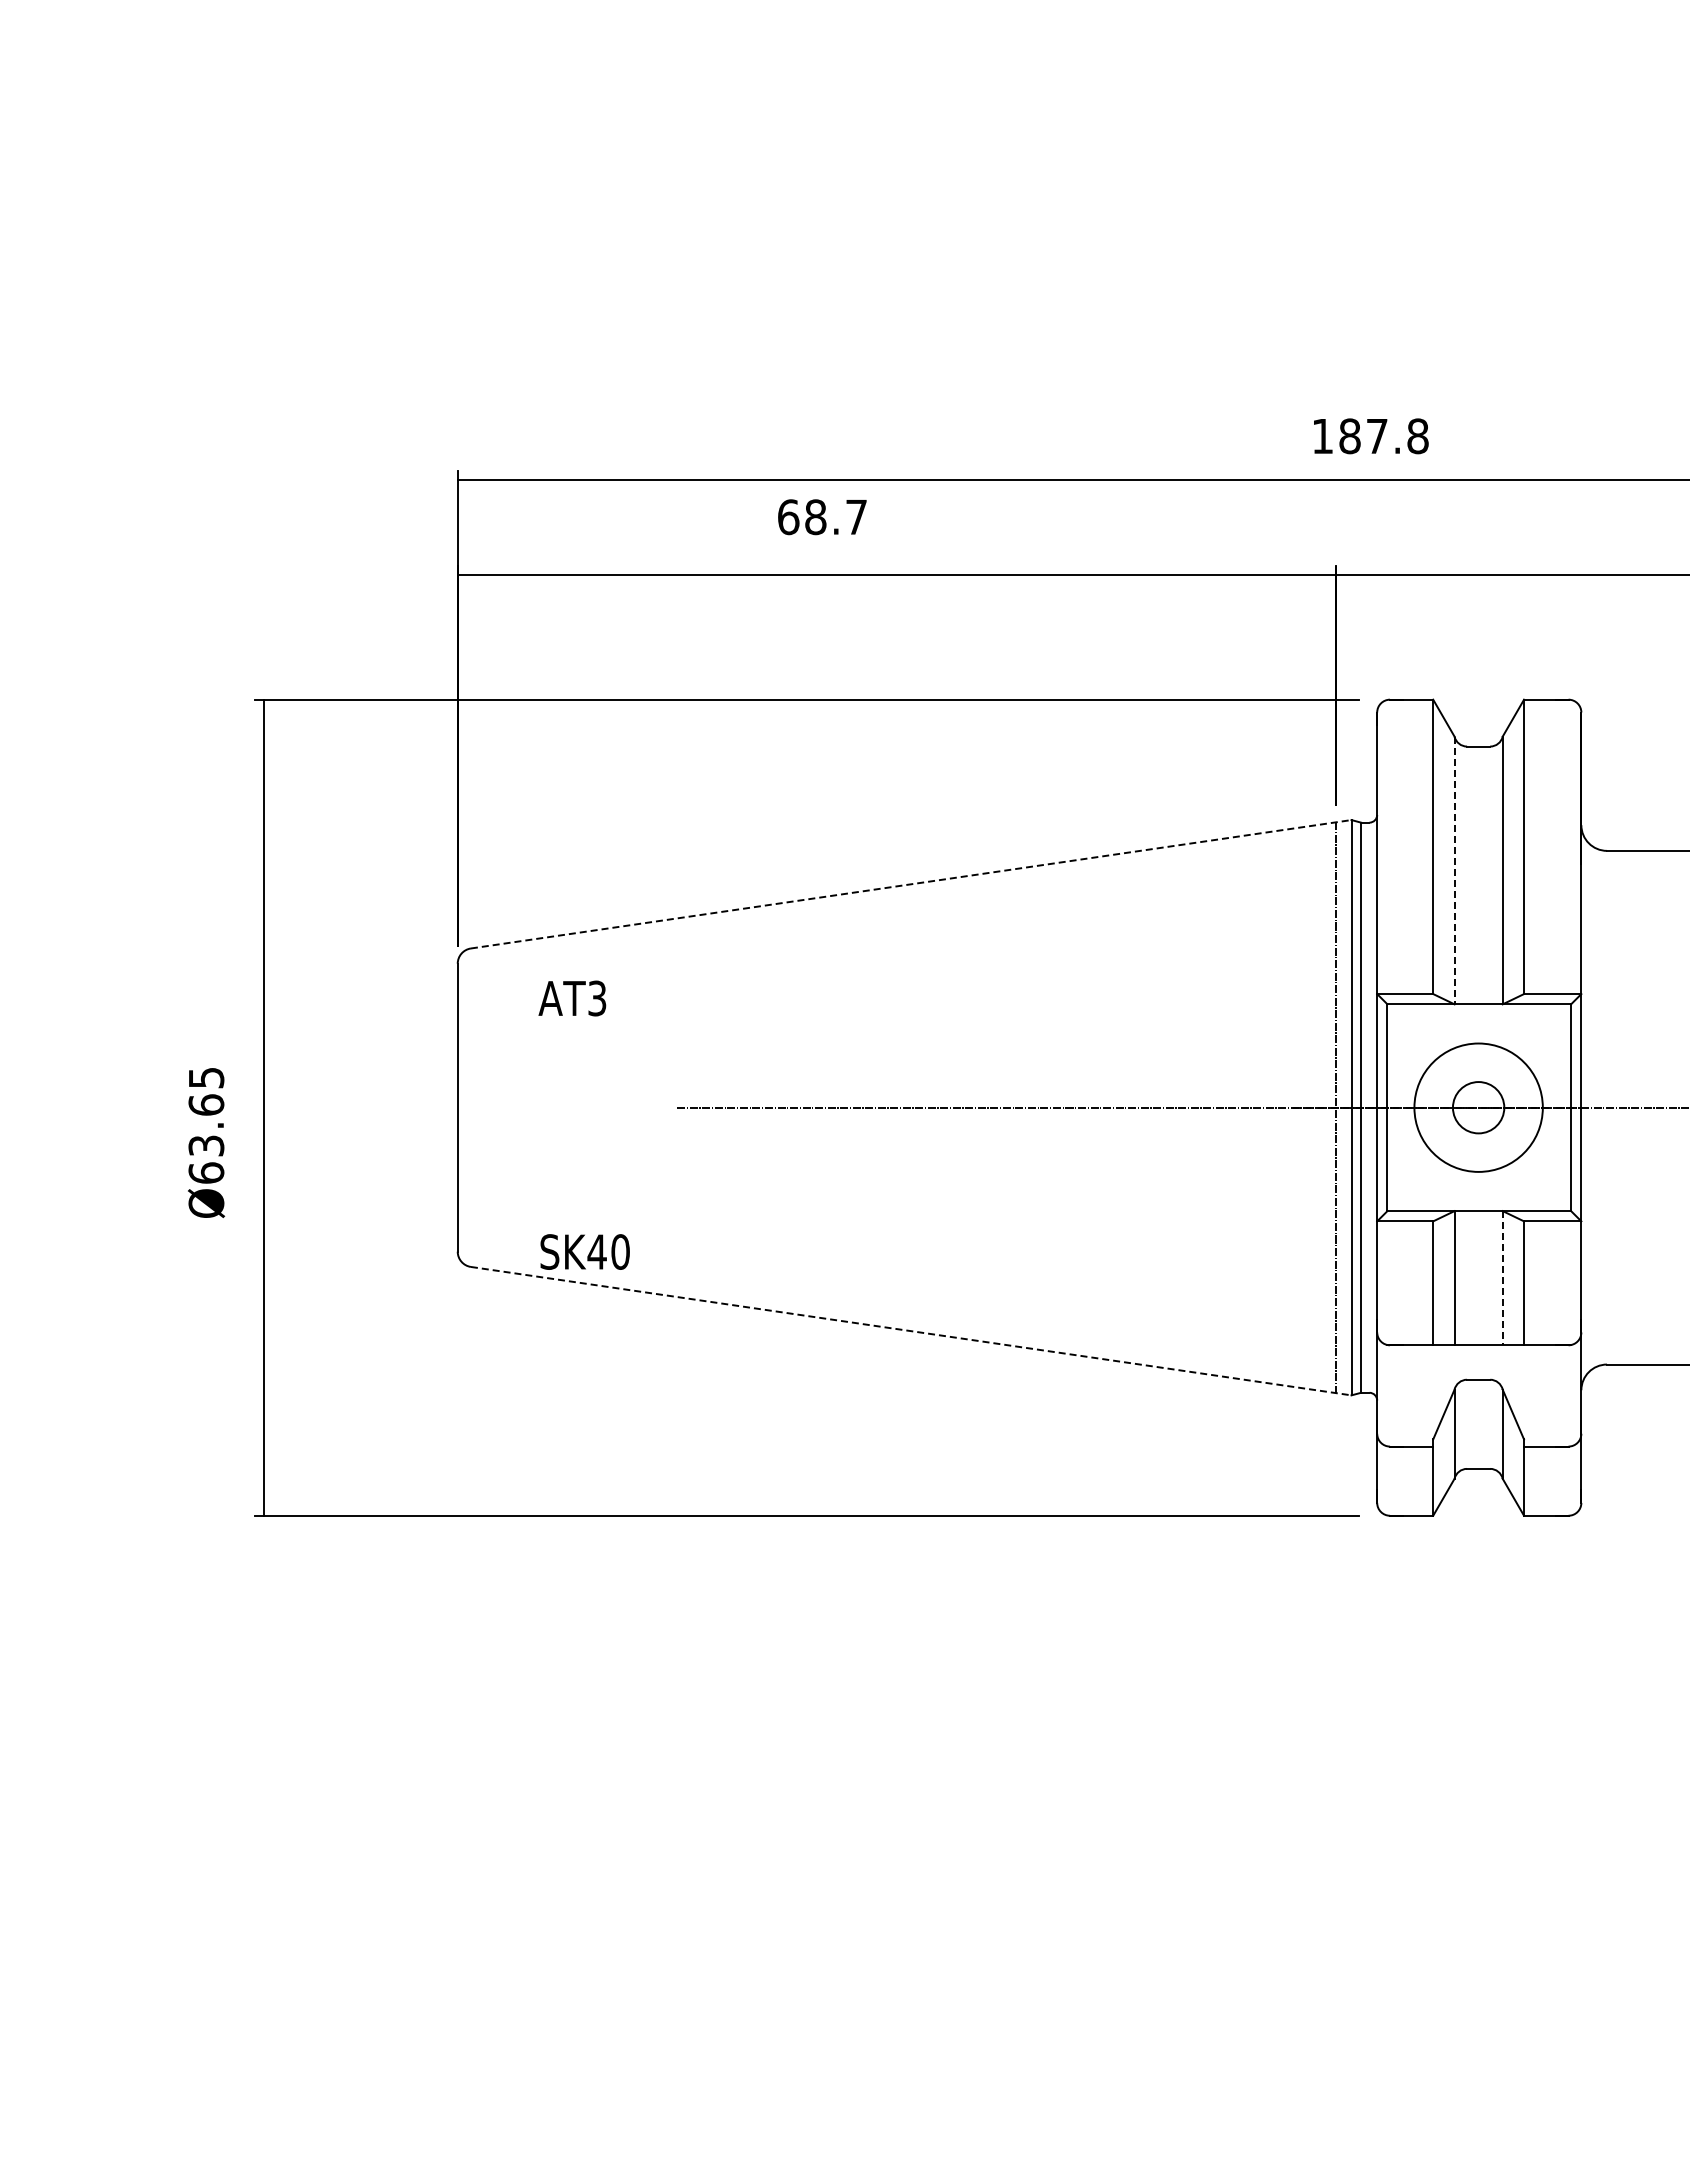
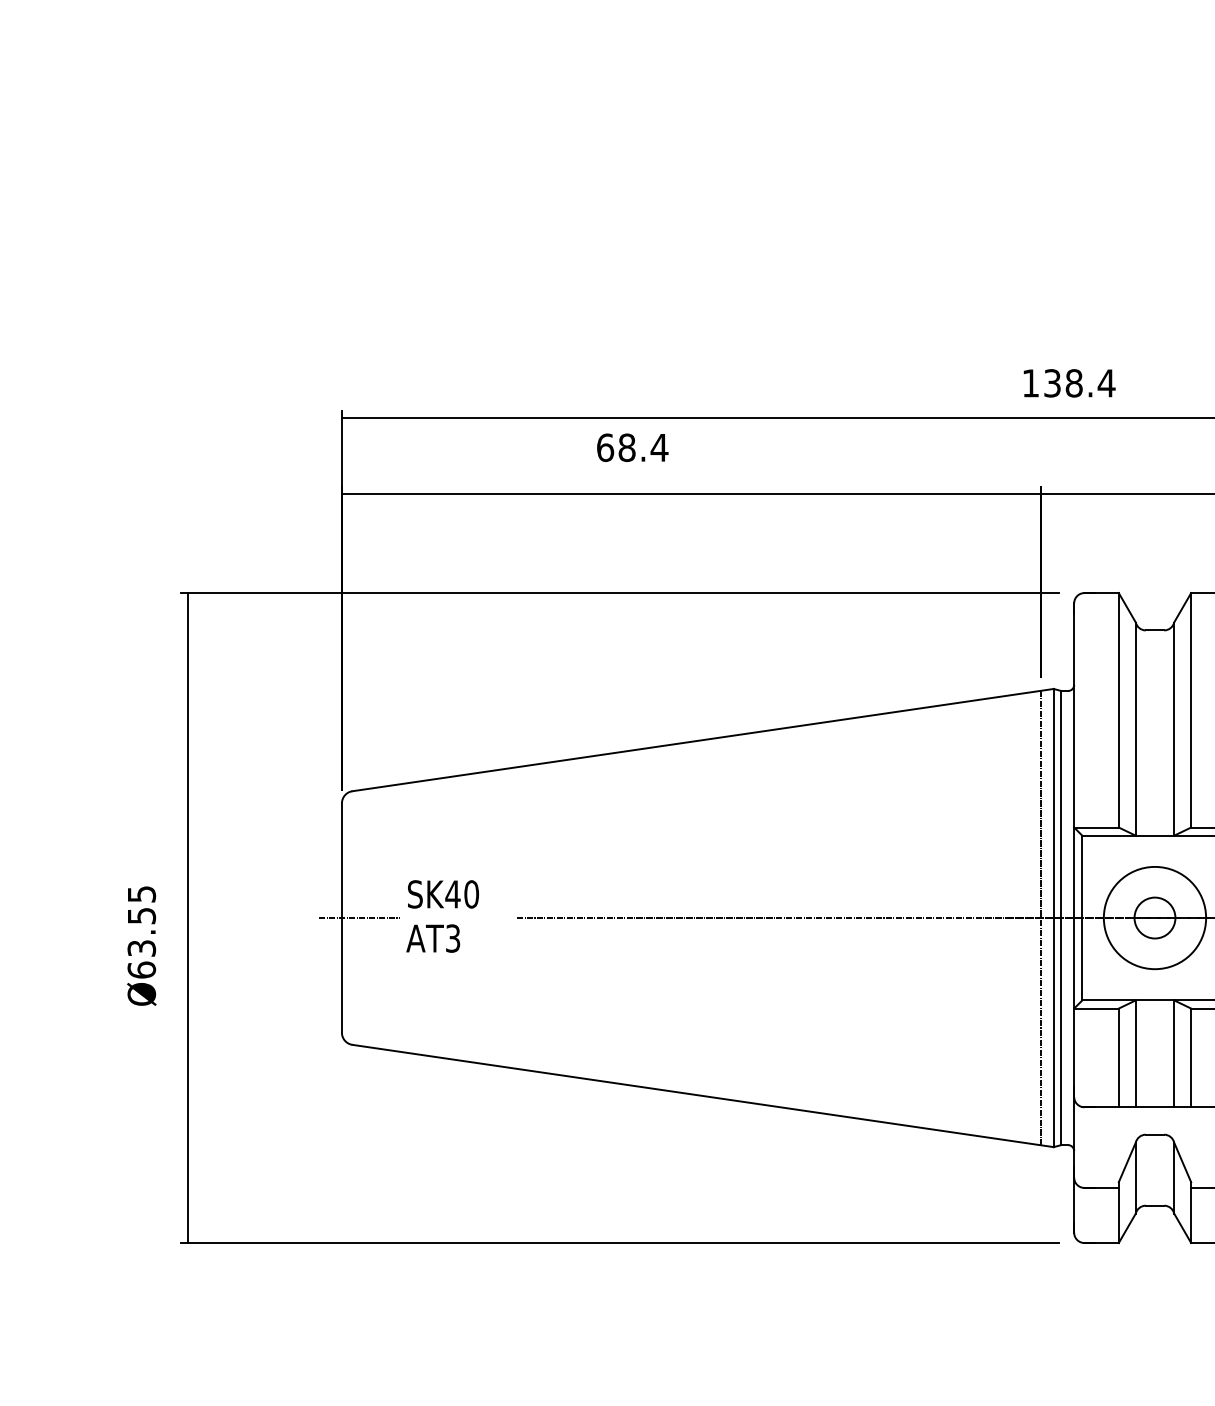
text: (1384, 436) -> (1080, 383), 187.8 -> 138.4
text: (856, 516) -> (659, 447), 68.7 -> 68.4
line: (1454, 870) -> (1135, 729), dashed -> solid
line: (911, 884) -> (703, 740), dashed -> solid
text: (572, 998) -> (433, 938), moved
text: (206, 1104) -> (141, 915), Ø63.65 -> Ø63.55
line: (479, 1107) -> (359, 917), added
text: (584, 1251) -> (442, 893), moved
line: (1502, 1278) -> (1173, 1054), dashed -> solid
line: (911, 1331) -> (703, 1096), dashed -> solid

